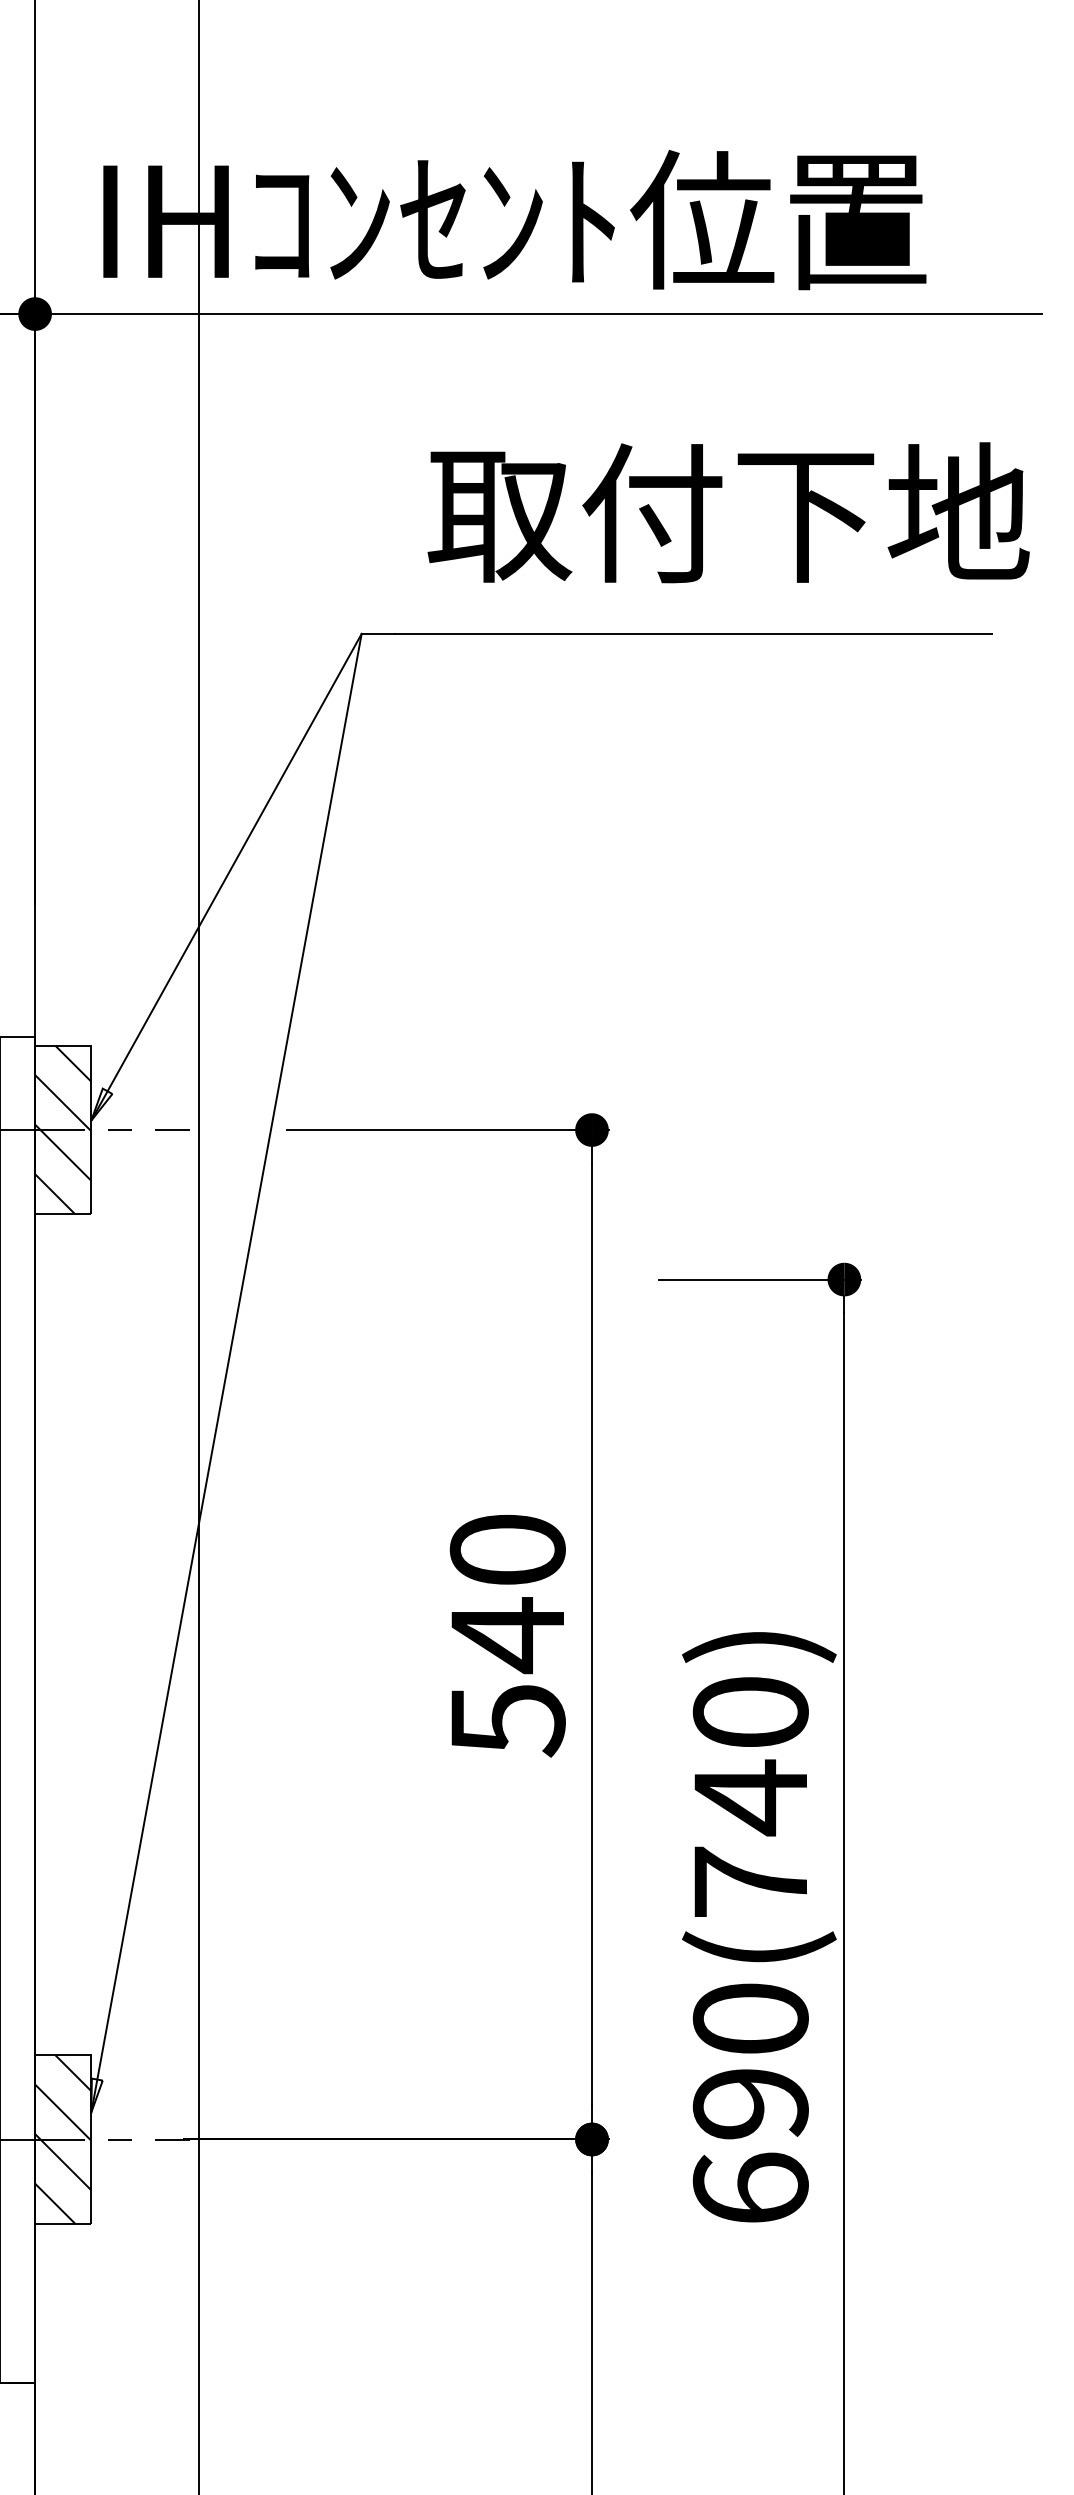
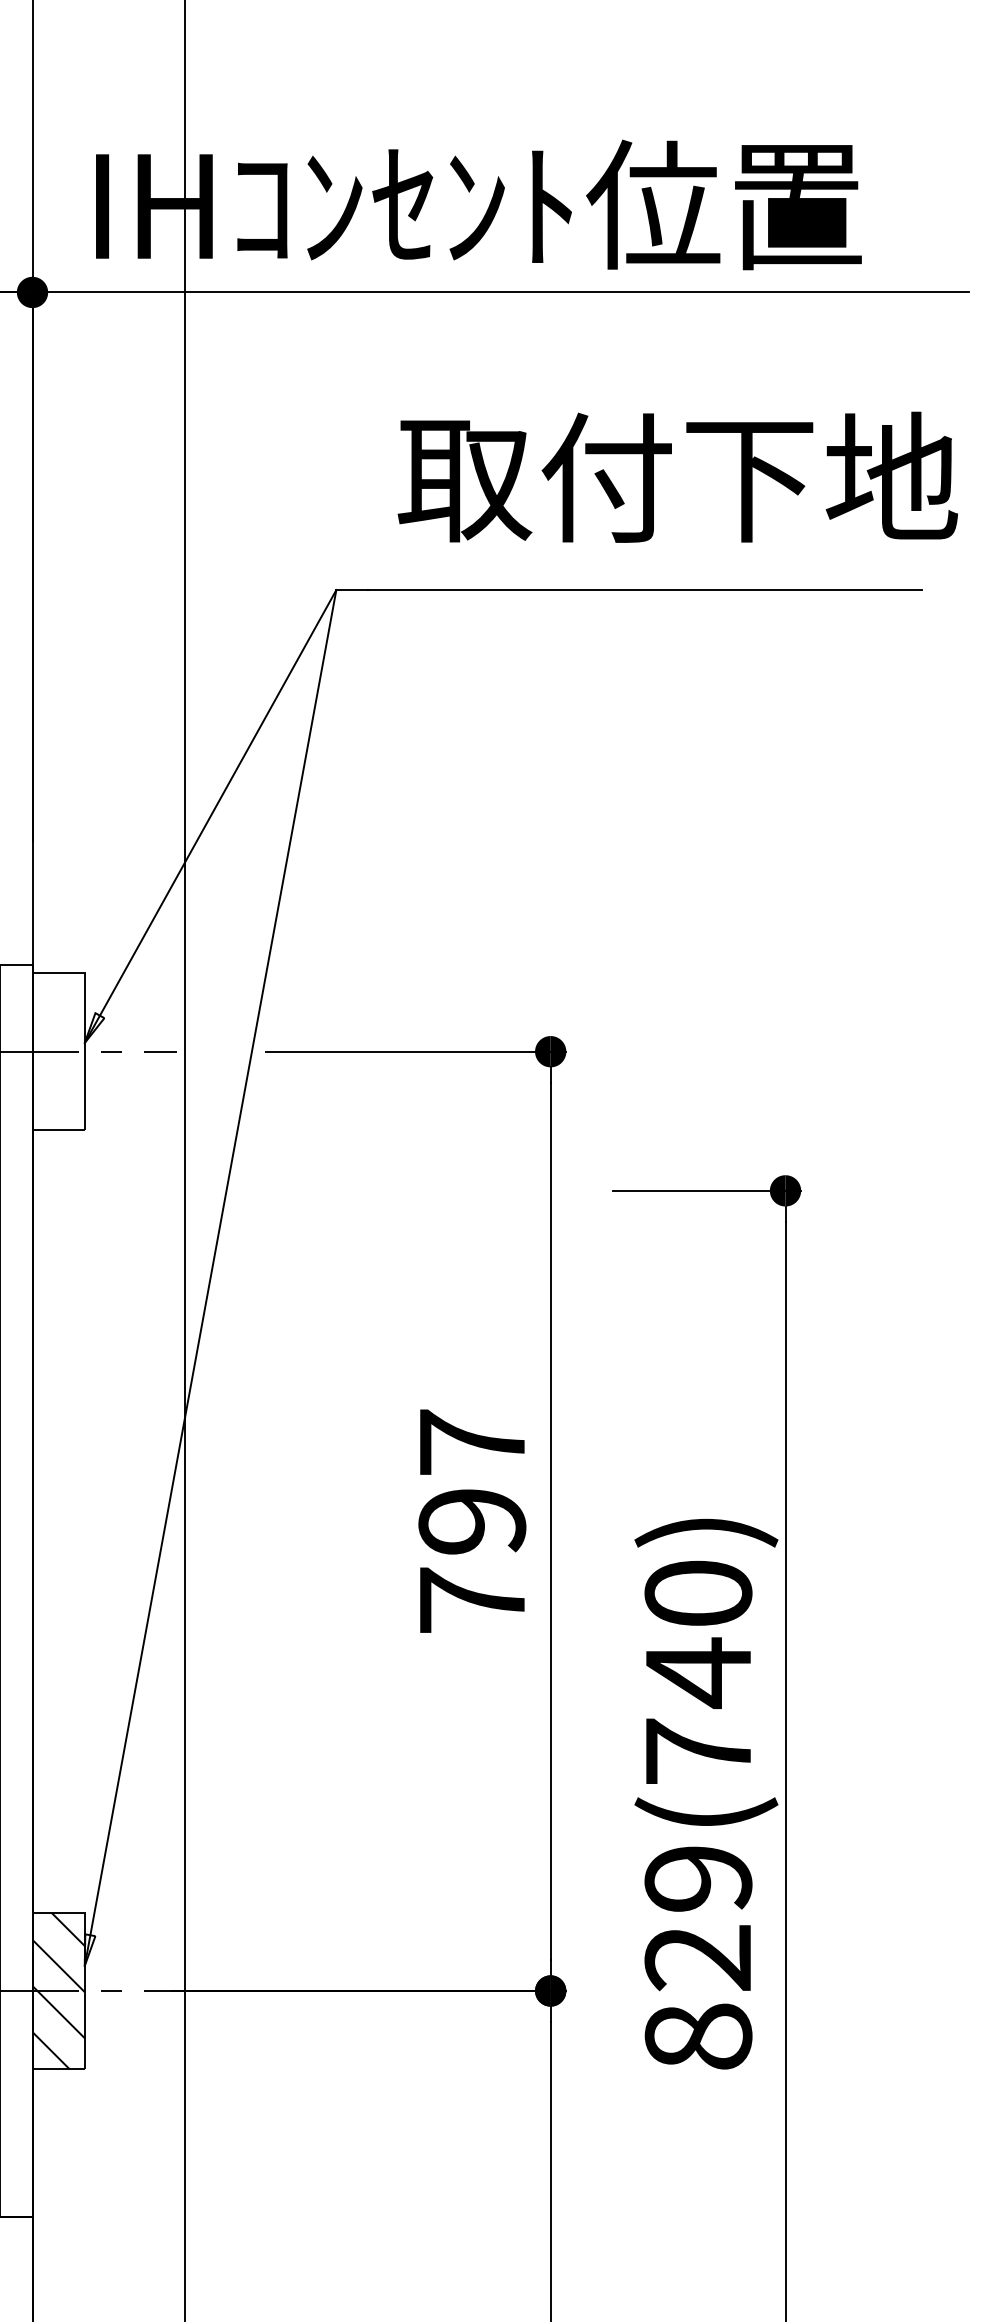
hatch: (63, 1129) -> (58, 1051), removed
text: (507, 1636) -> (472, 1522), 540 -> 797
text: (750, 2103) -> (698, 1957), 690(740) -> 829(740)

